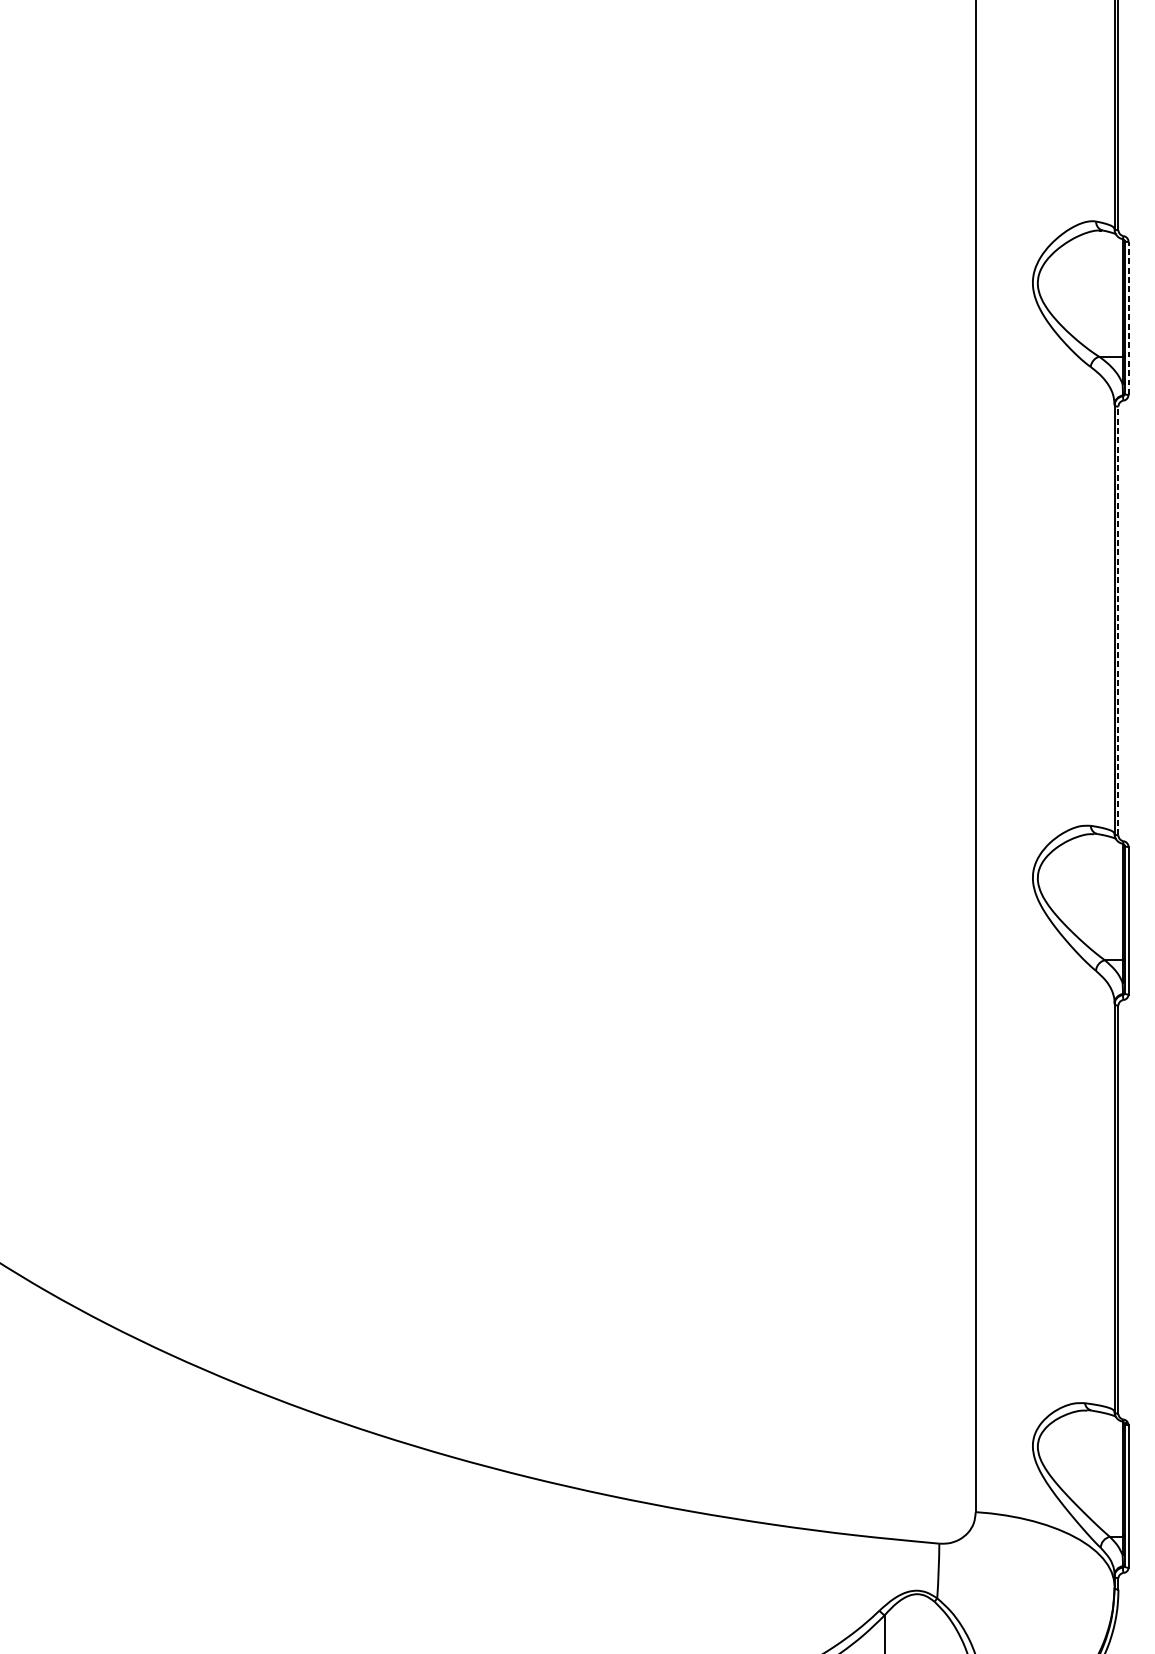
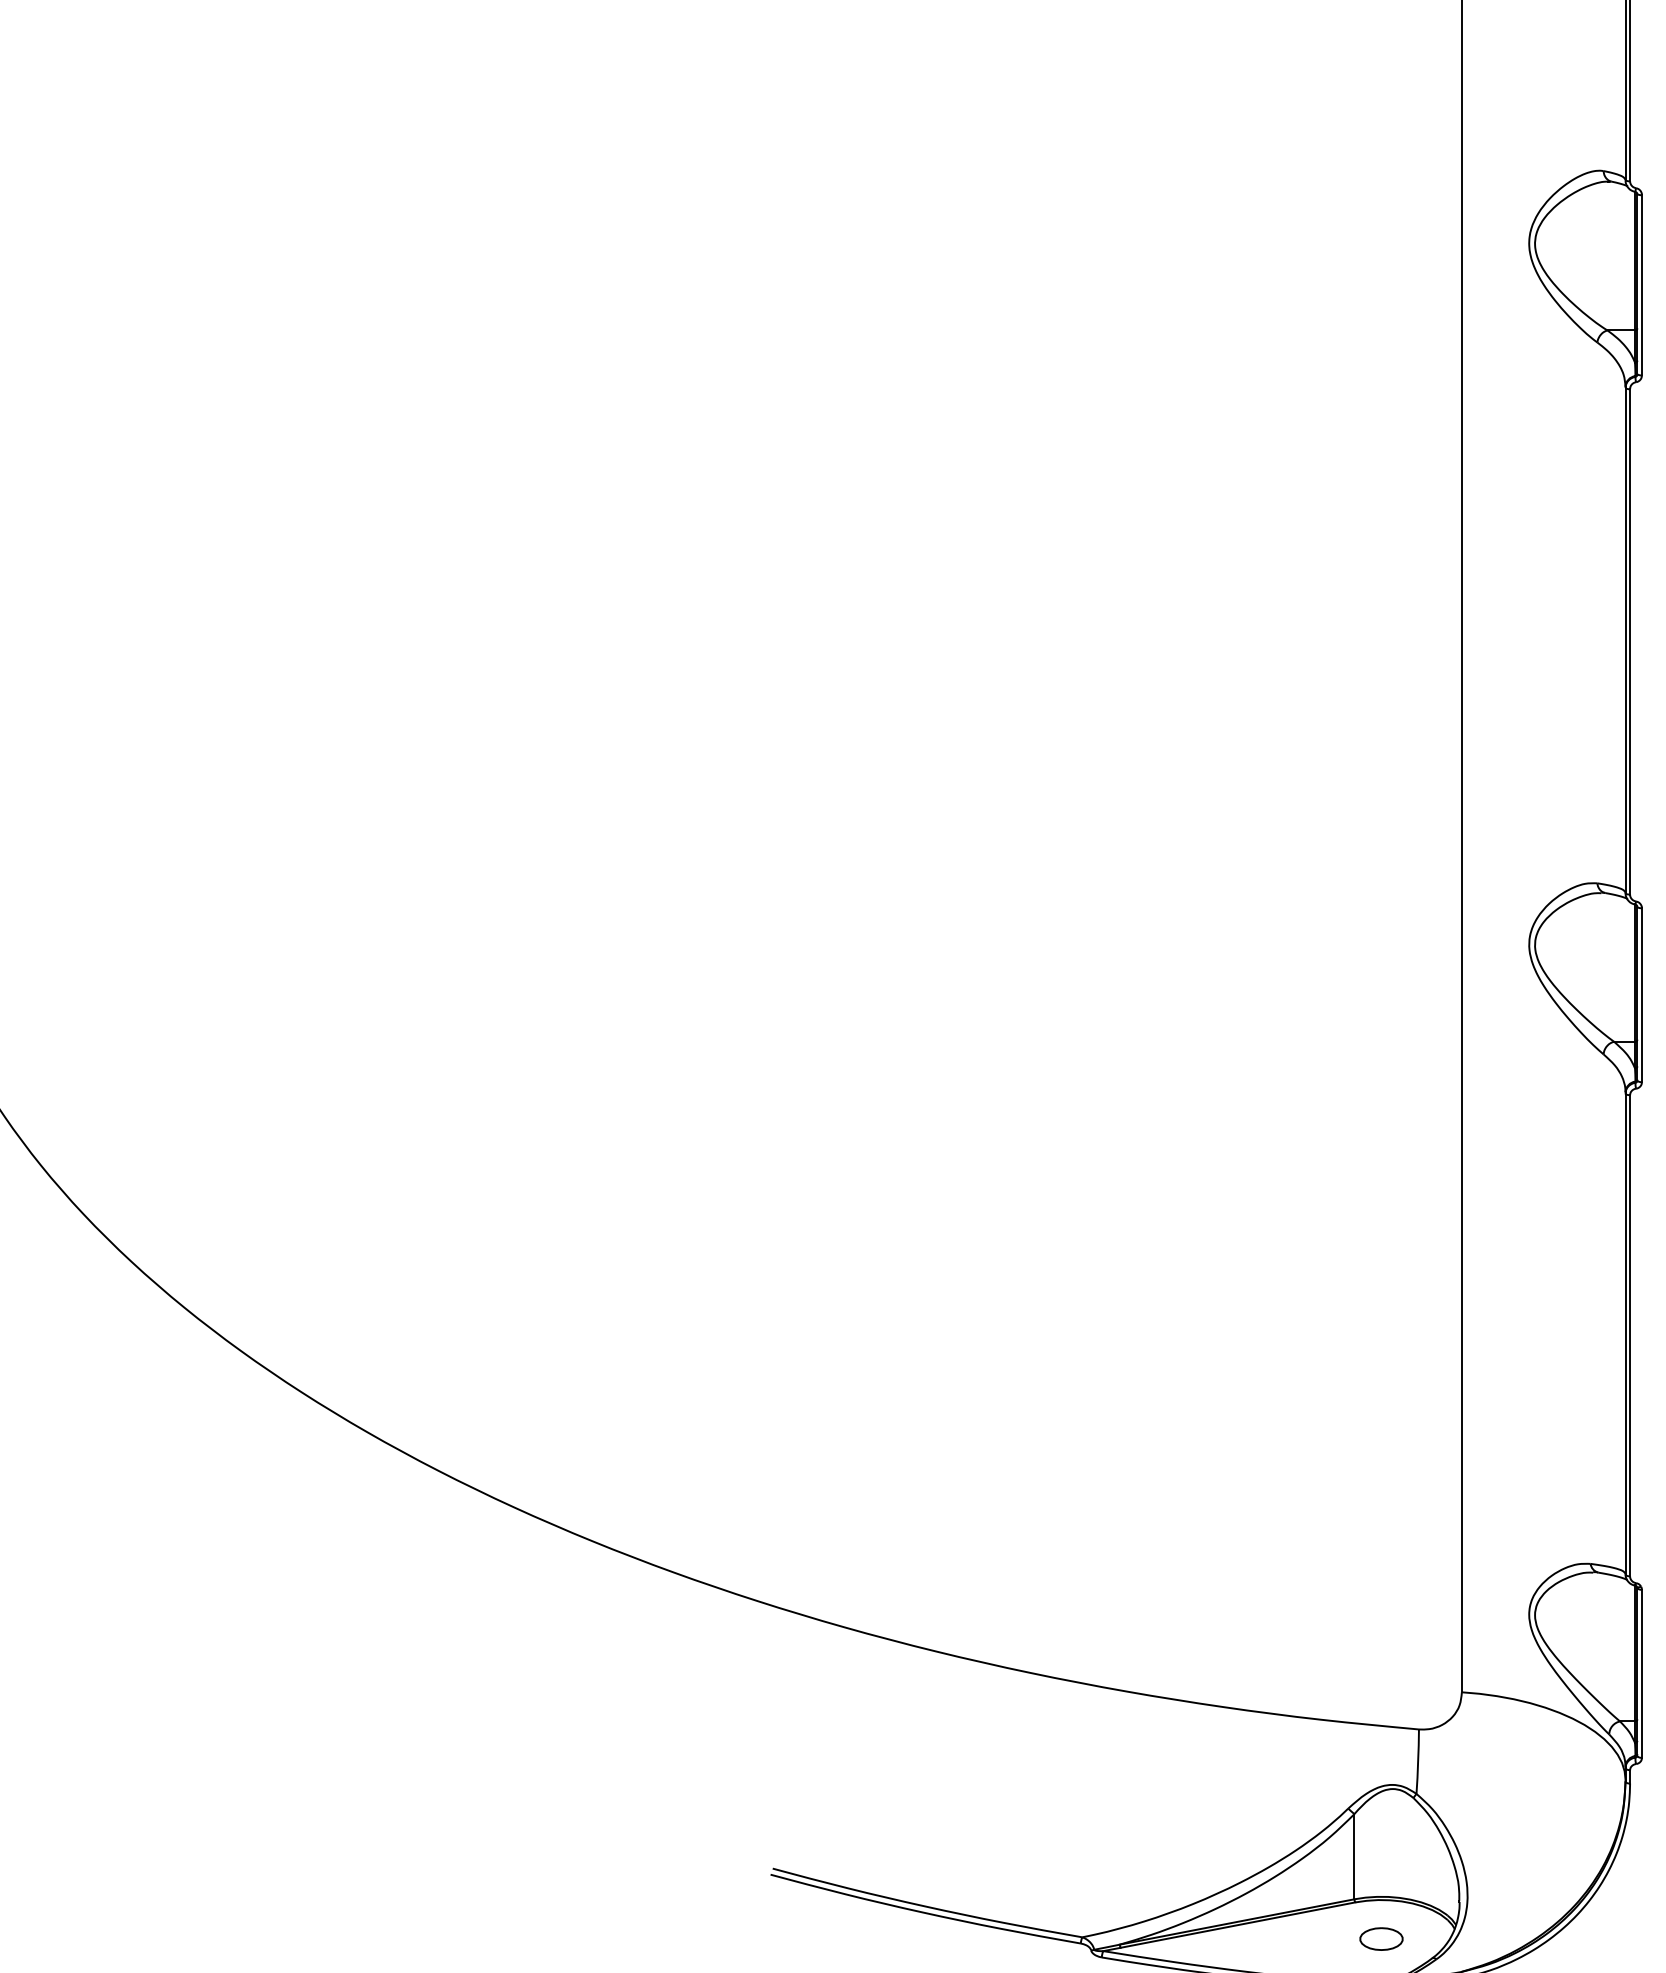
line: (1128, 317) -> (1641, 284), dashed -> solid
line: (1118, 620) -> (1630, 641), dashed -> solid

